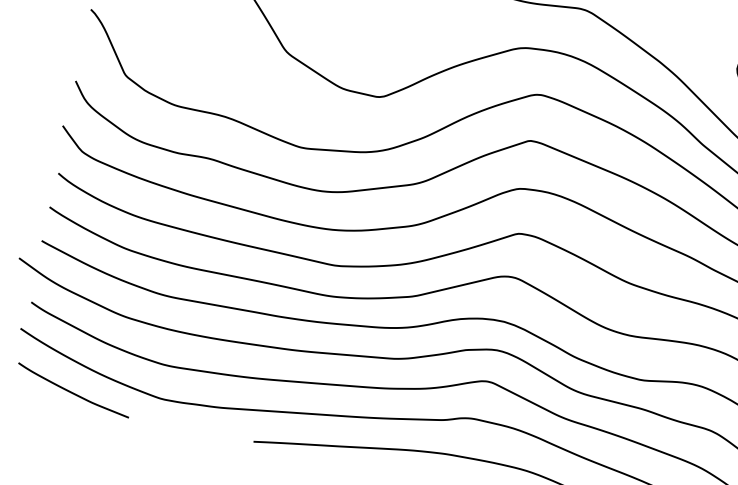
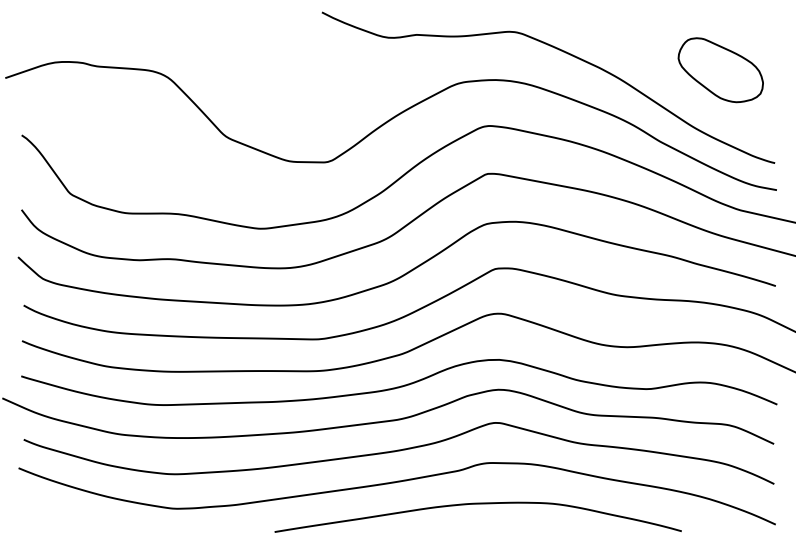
curve: (73, 392) -> (84, 520), removed

